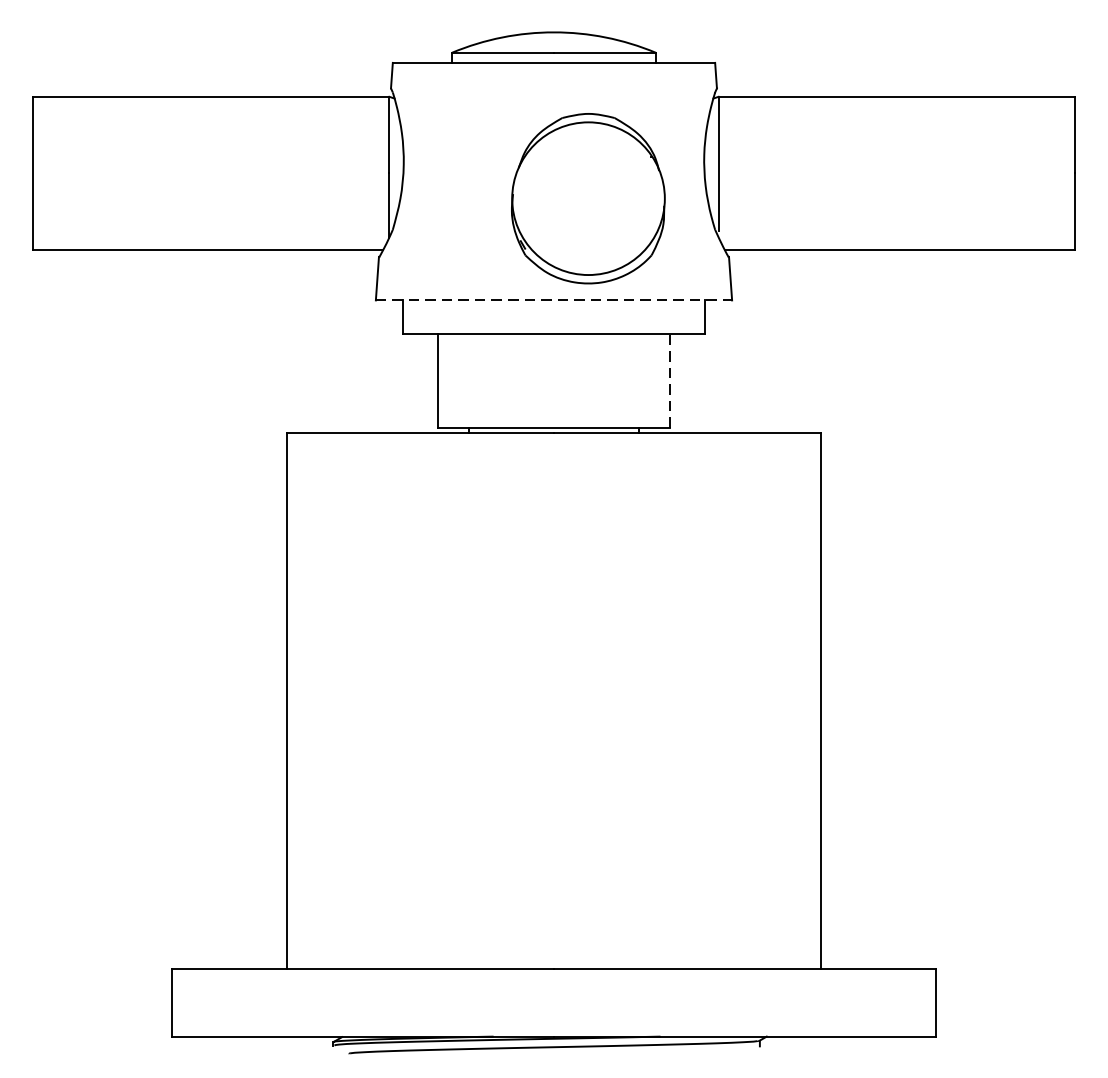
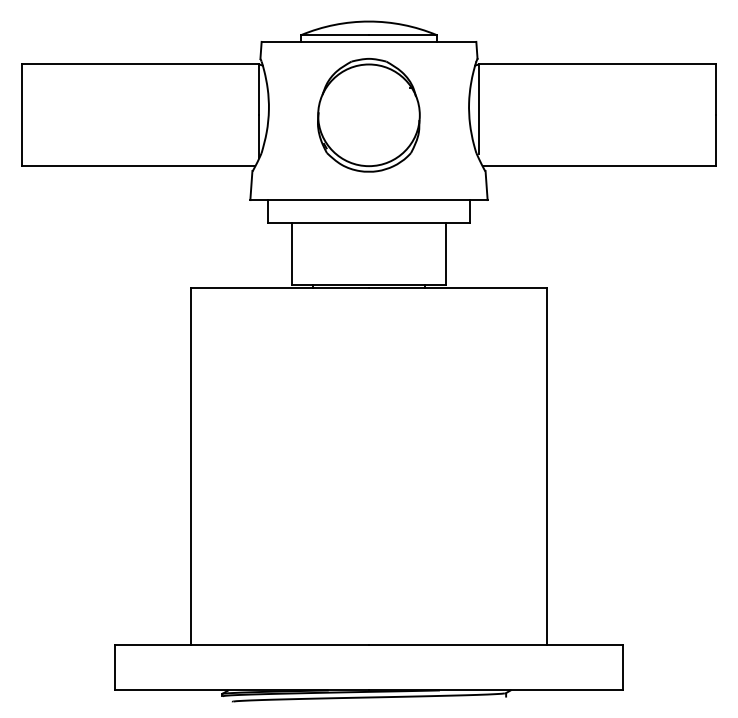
part: (587, 198) -> (368, 115), moved
line: (554, 301) -> (369, 200), dashed -> solid
line: (670, 380) -> (446, 253), dashed -> solid

